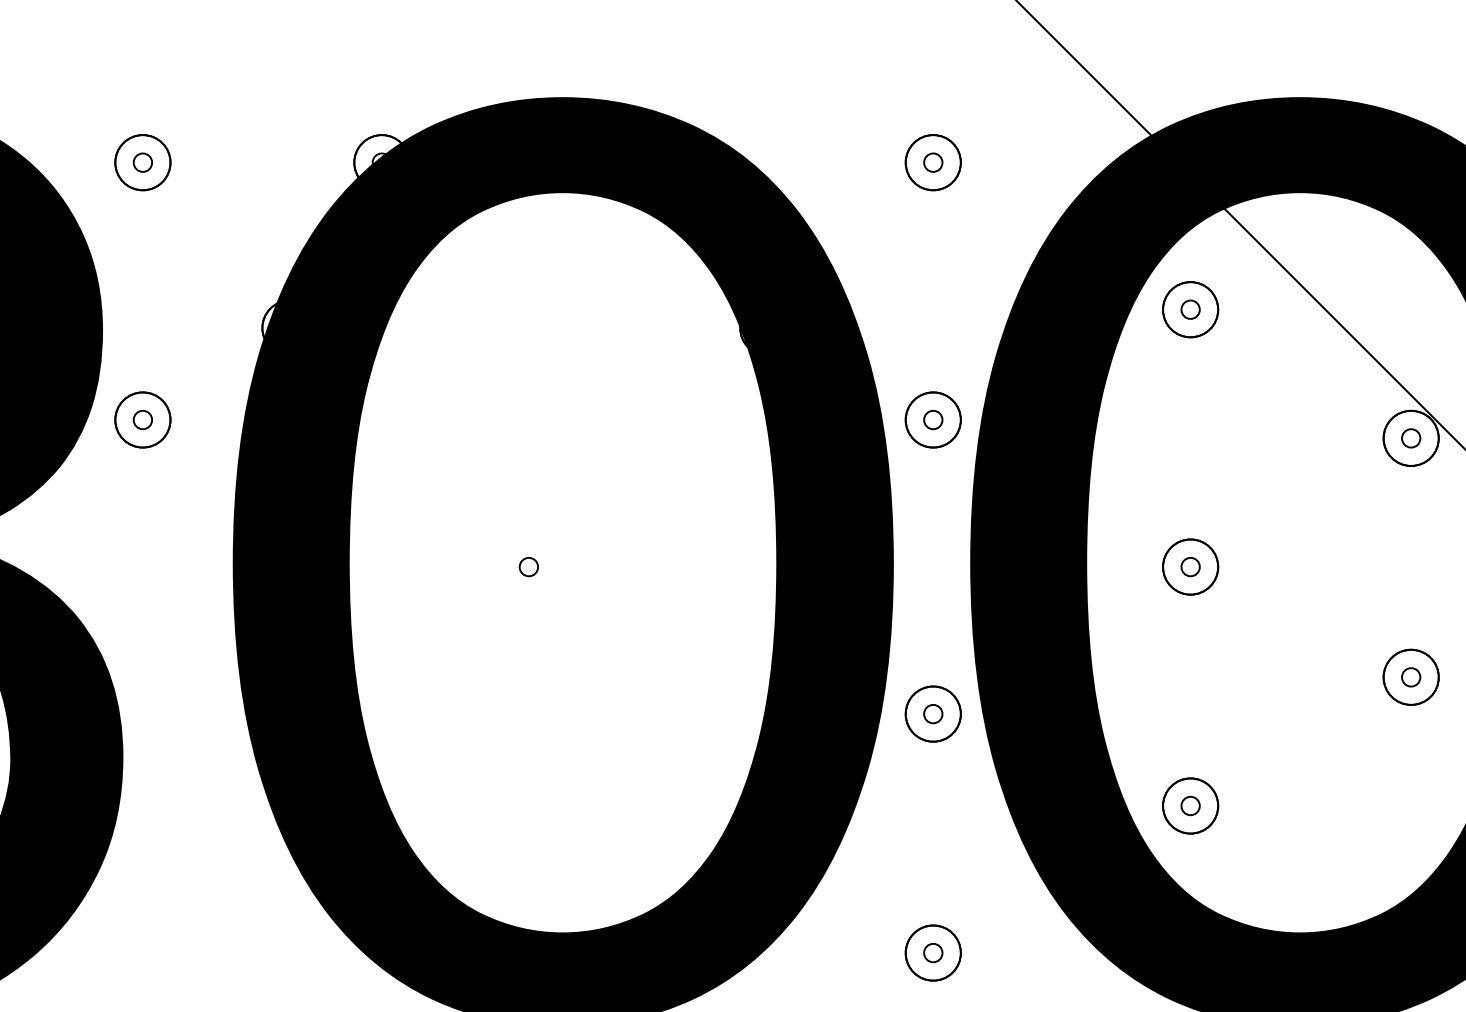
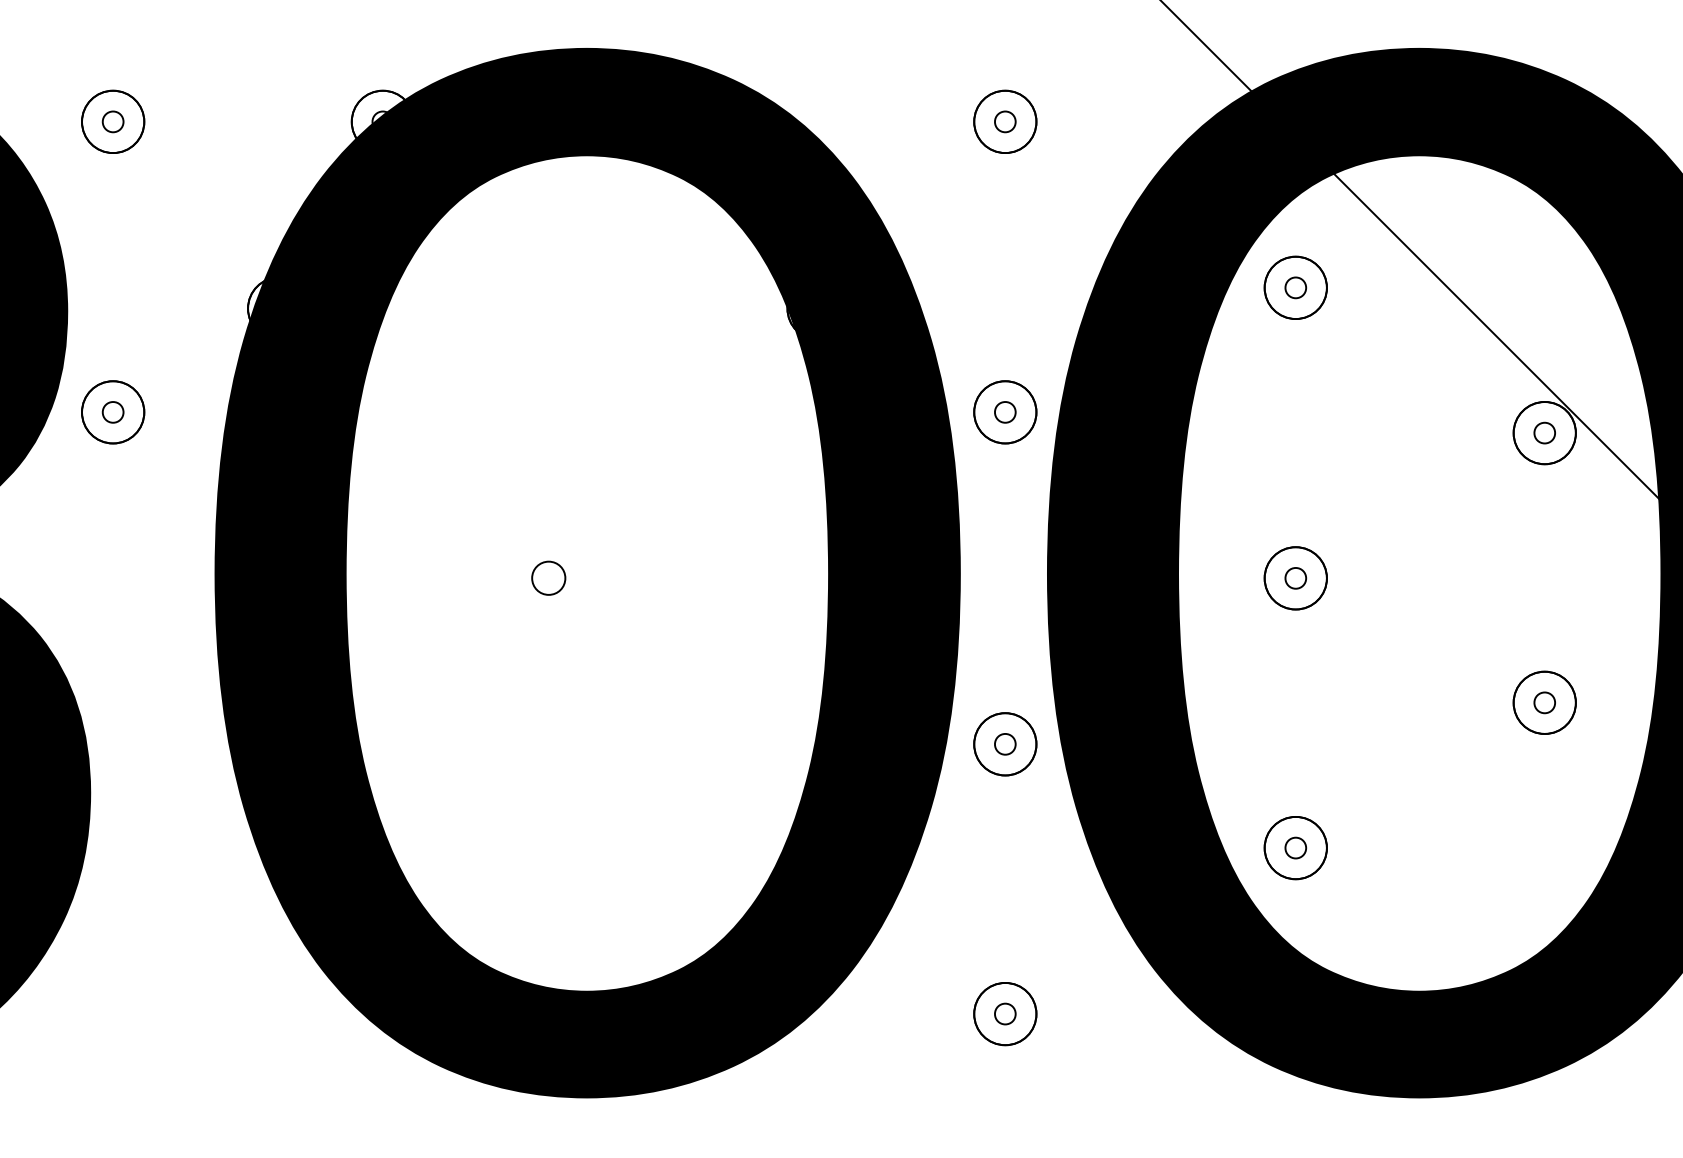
part: (528, 567) -> (548, 578), size x1.6

